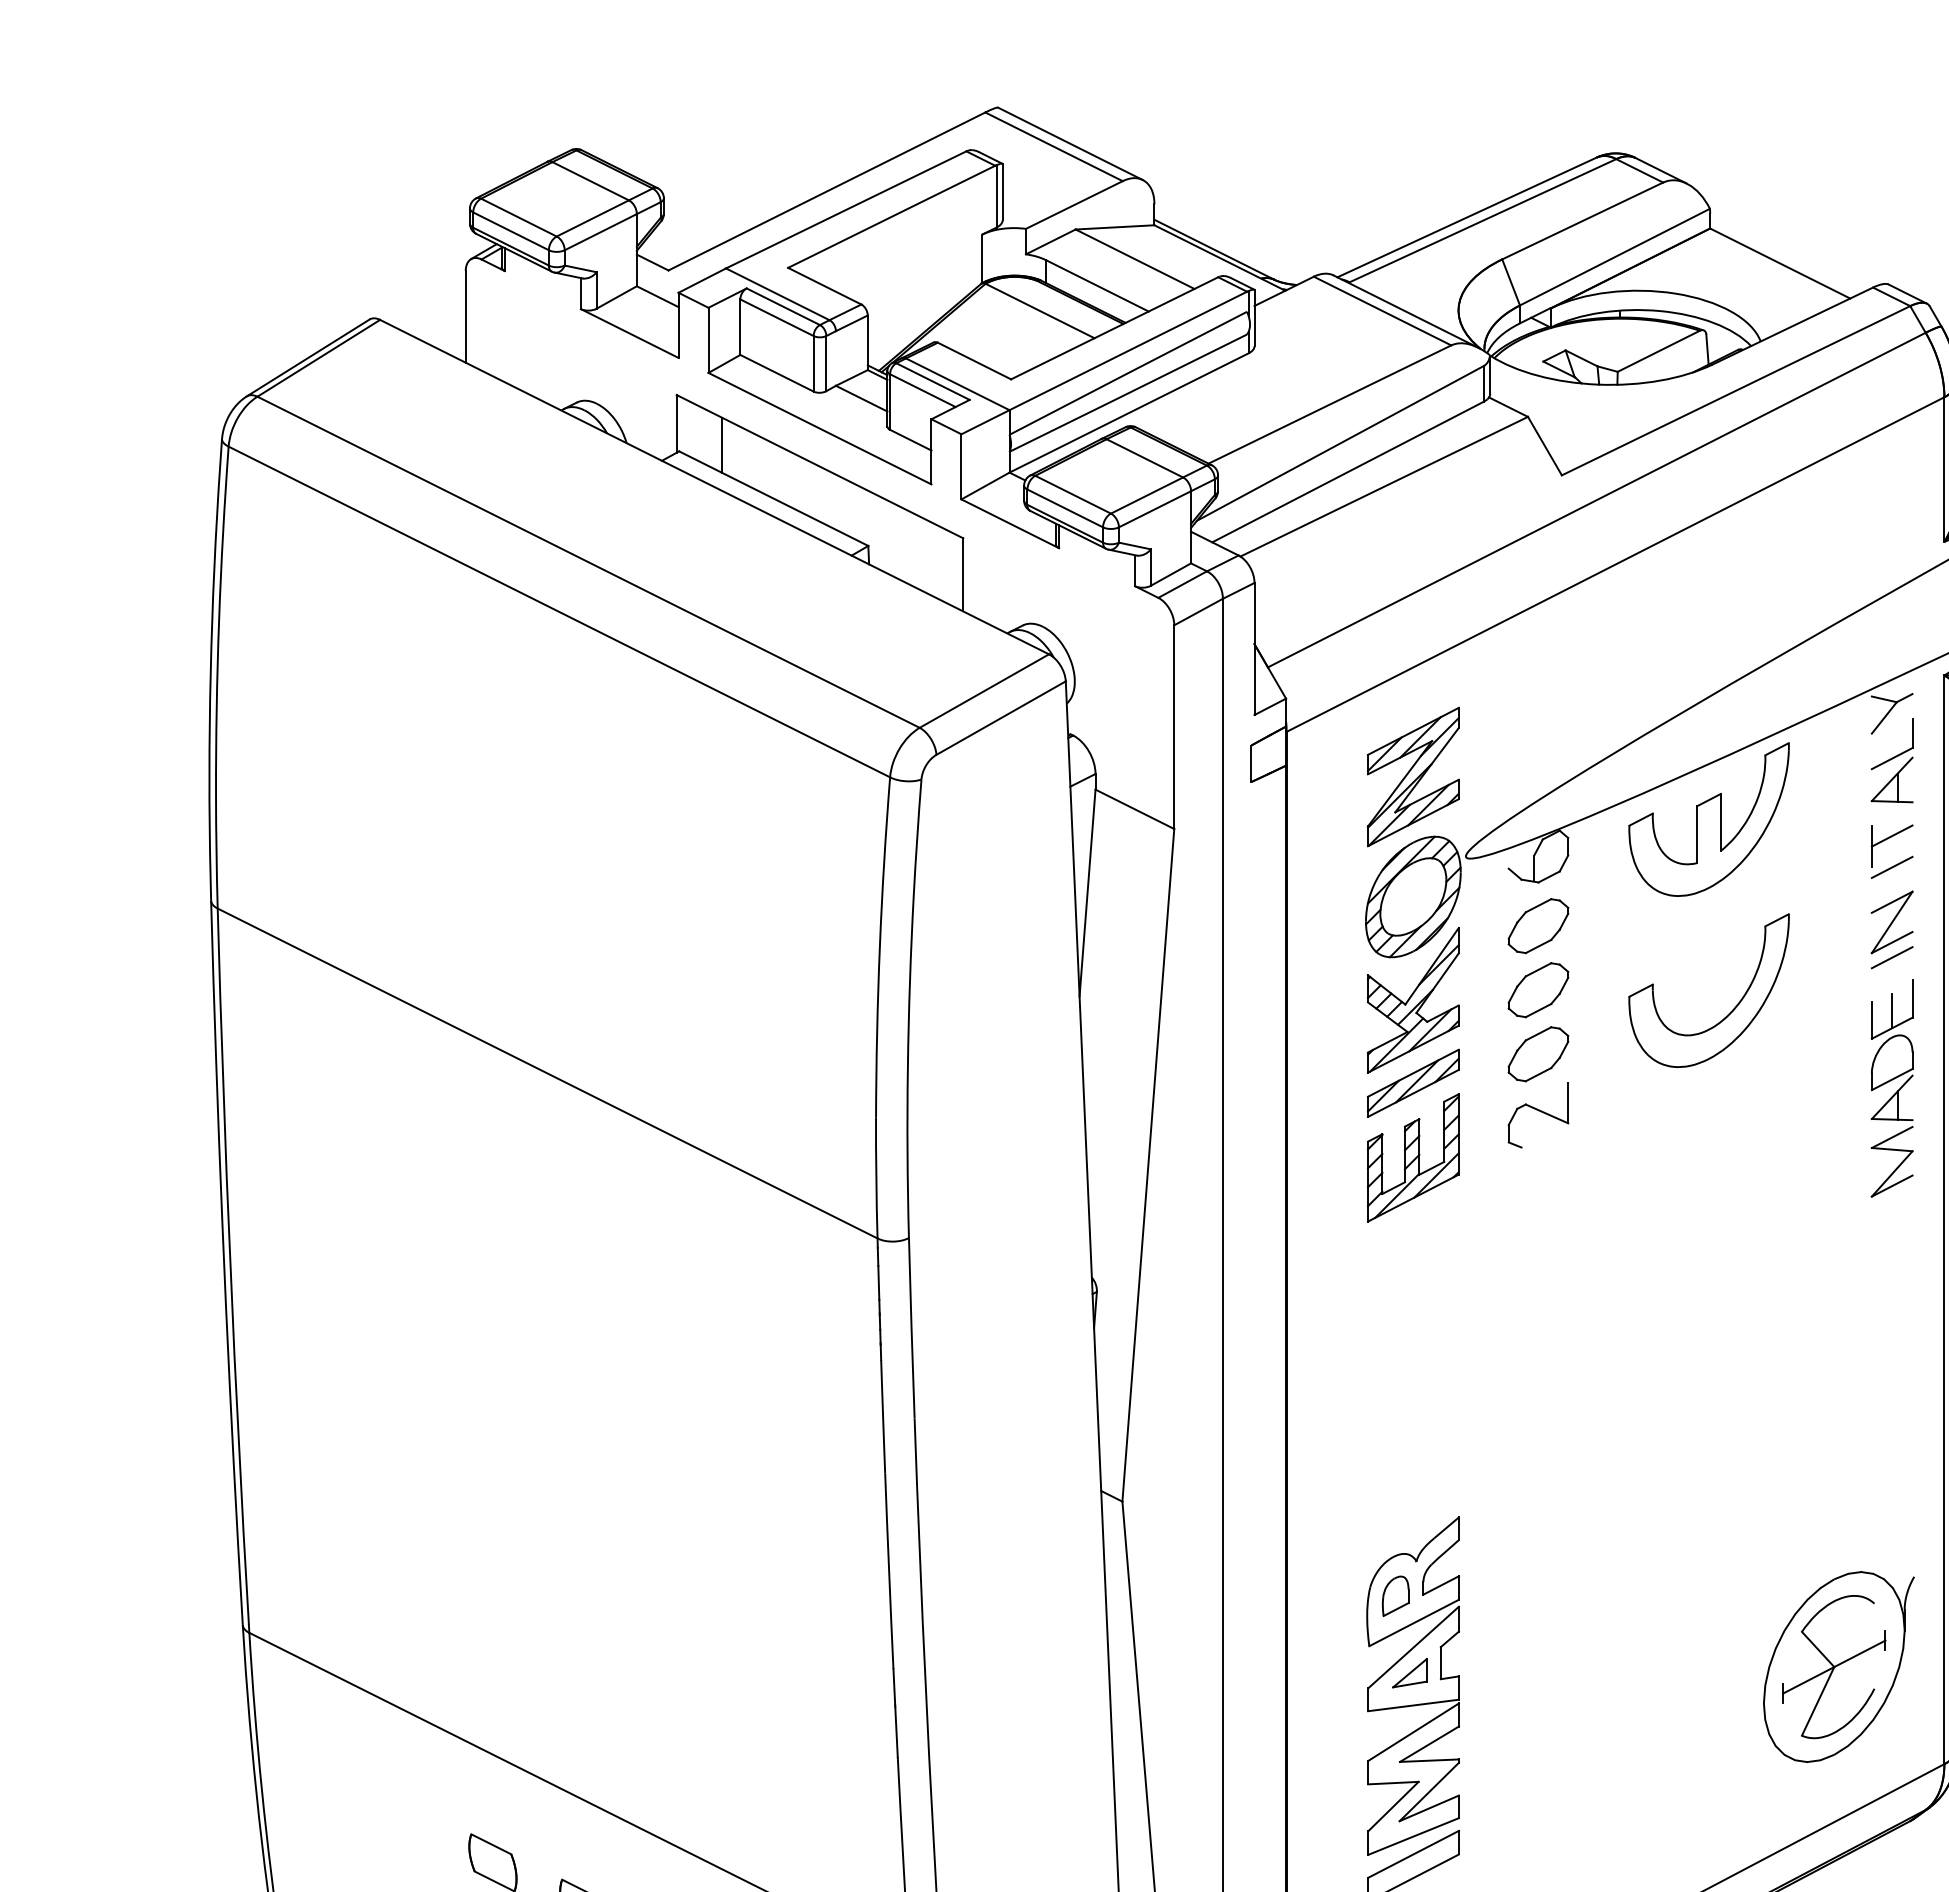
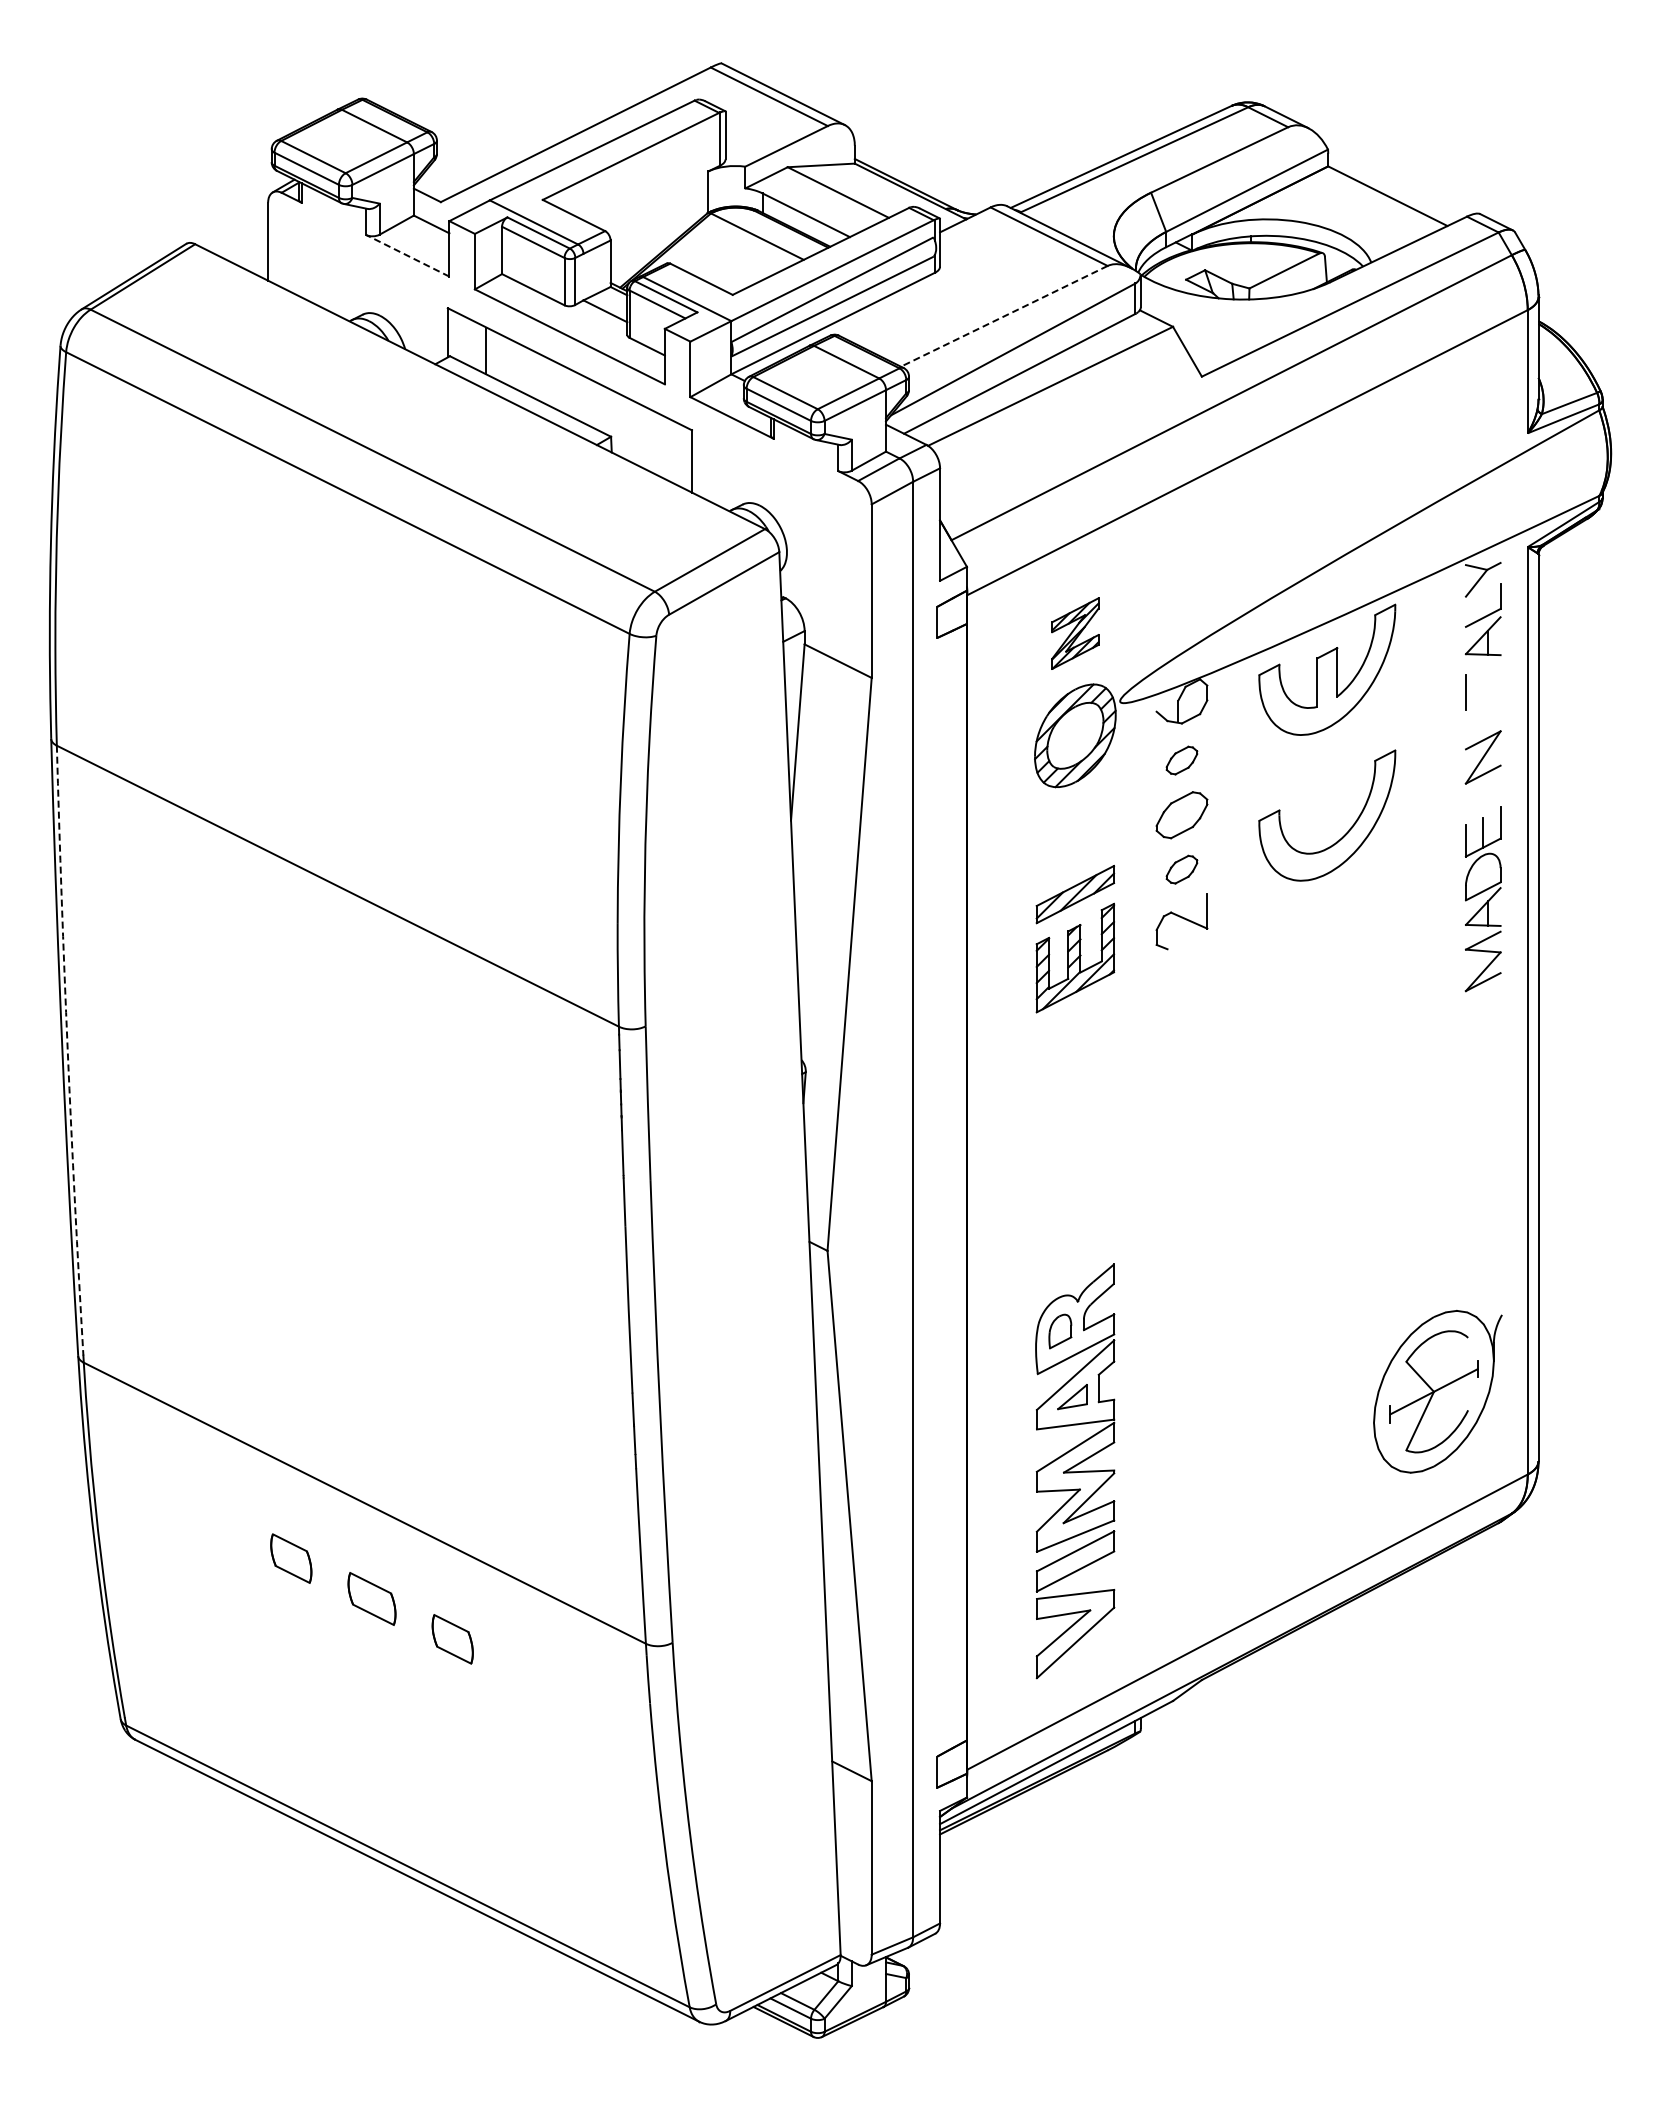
line: (629, 333) -> (407, 255), solid -> dashed
line: (1330, 404) -> (1004, 316), solid -> dashed
part: (1413, 776) -> (1075, 633), size x0.6
line: (1891, 835) -> (1482, 683), removed
line: (1891, 867) -> (1482, 710), removed
part: (1537, 925) -> (1181, 760), size x0.6
line: (1891, 957) -> (1482, 787), removed
part: (1413, 999) -> (1075, 823), removed
part: (1537, 1053) -> (1181, 869), size x0.6
arc: (230, 1266) -> (67, 1050), solid -> dashed

